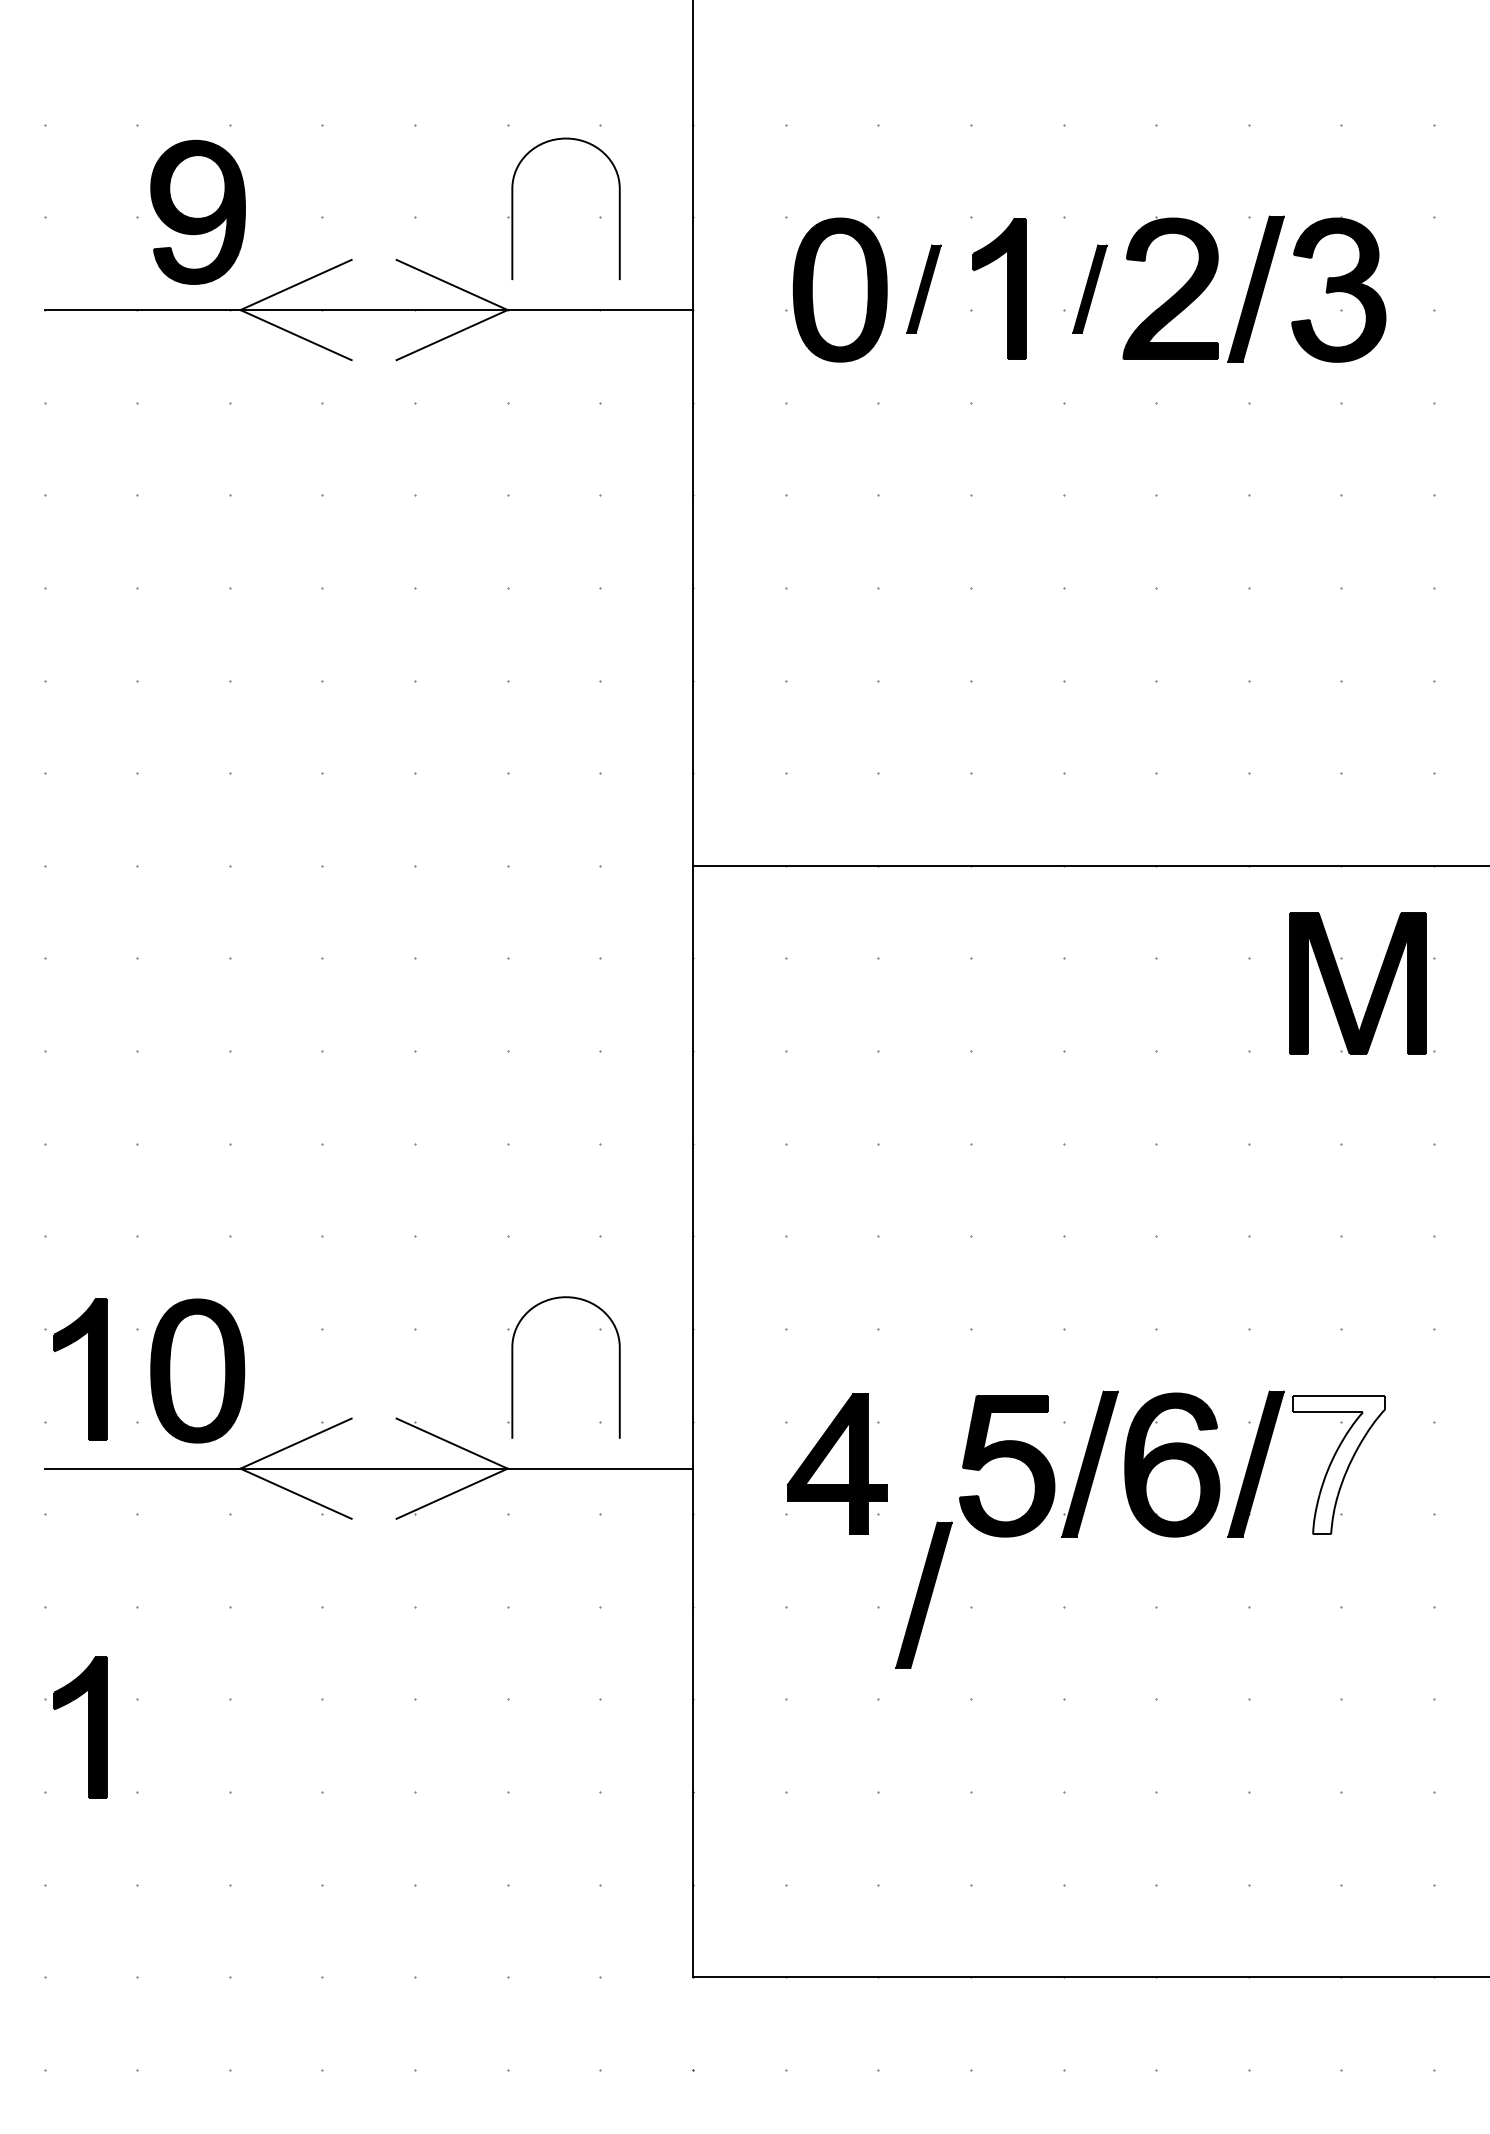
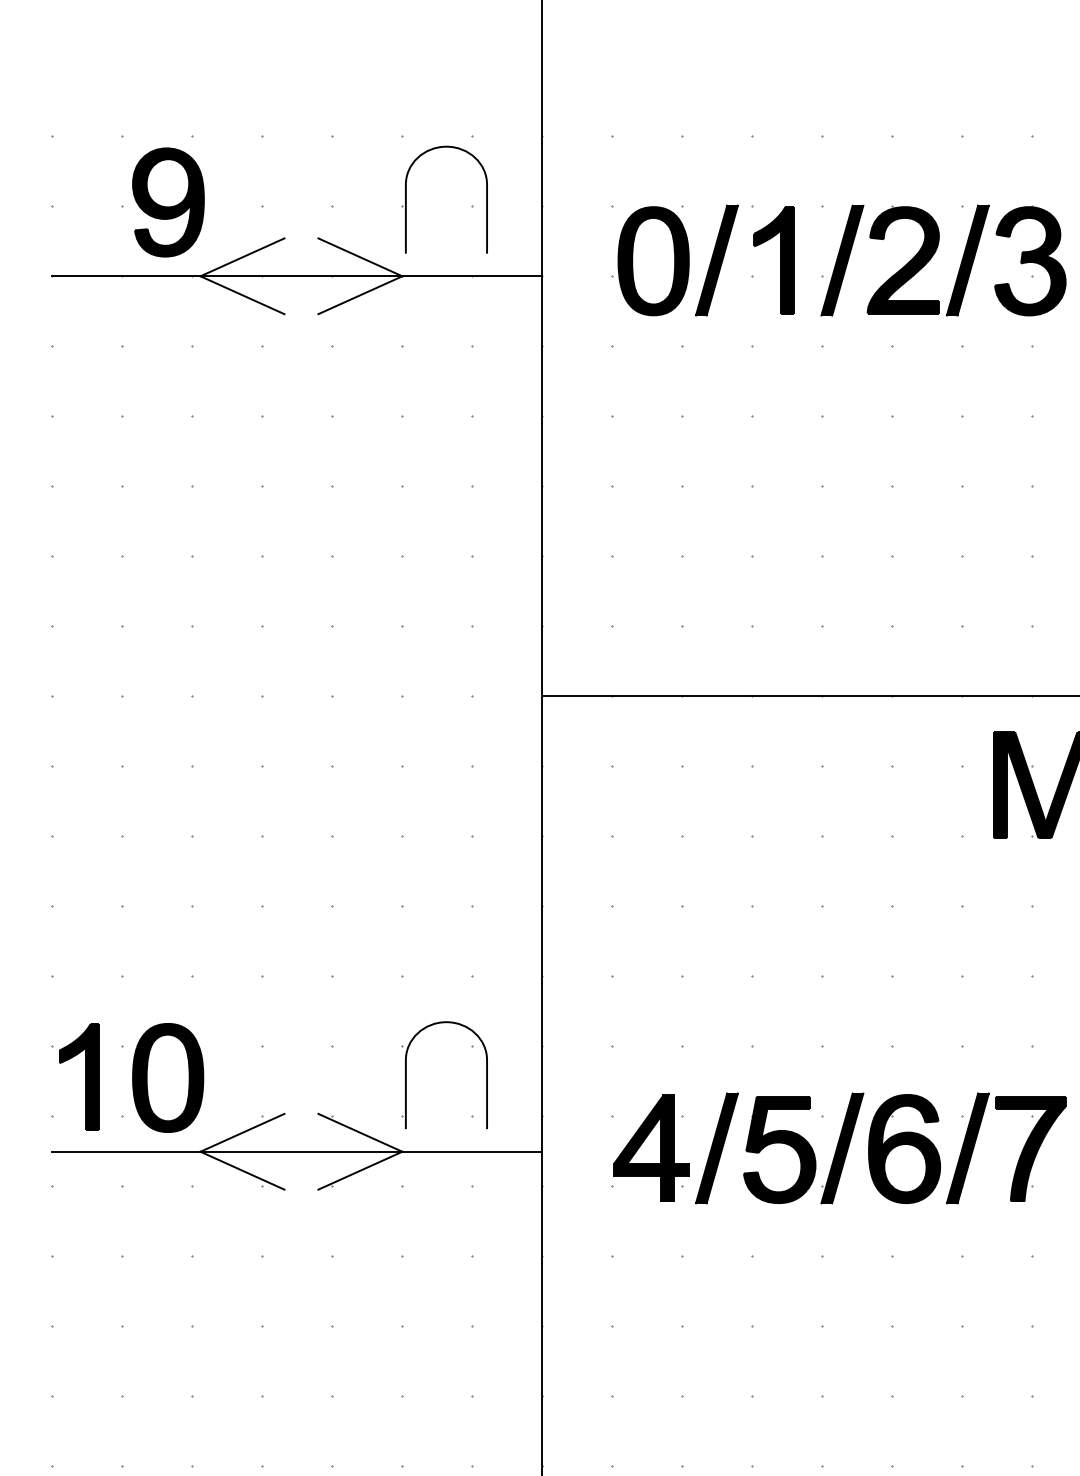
part: (923, 288) -> (716, 260), size x1.67
part: (1089, 288) -> (841, 260), size x1.67
fill: (1339, 1464) -> (1030, 1148), added
part: (923, 1594) -> (716, 1147), moved
part: (88, 1727) -> (85, 1347), removed

